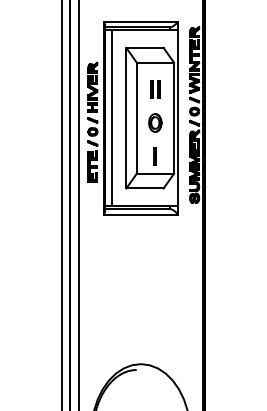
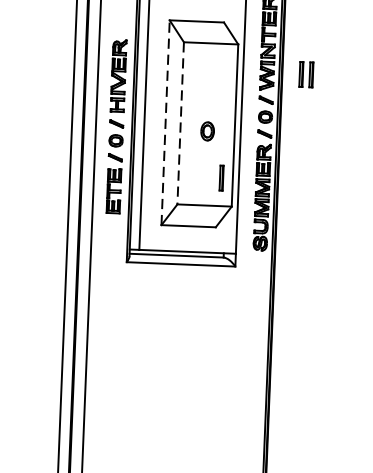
part: (155, 89) -> (306, 74), moved
line: (126, 117) -> (165, 121), solid -> dashed
line: (136, 118) -> (180, 123), solid -> dashed
part: (155, 122) -> (207, 130), size x0.7
line: (154, 156) -> (220, 177), moved

